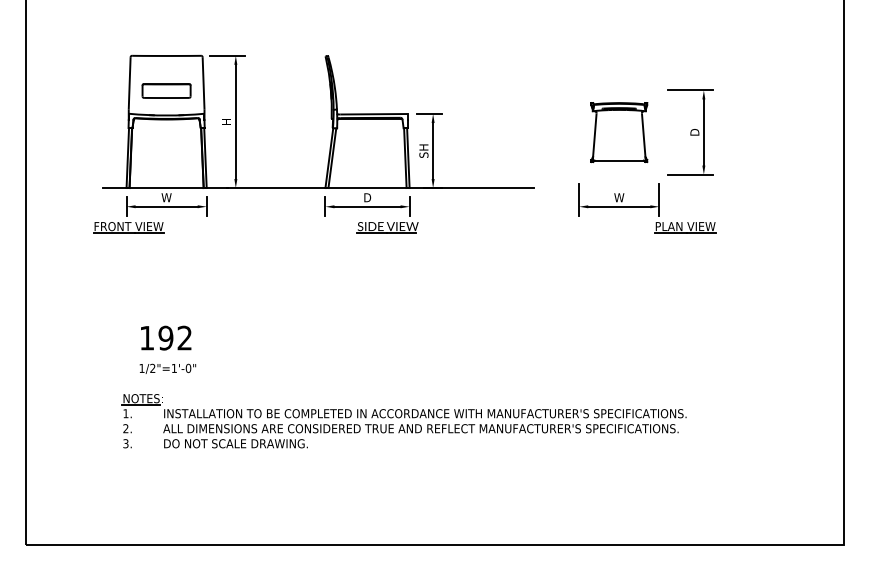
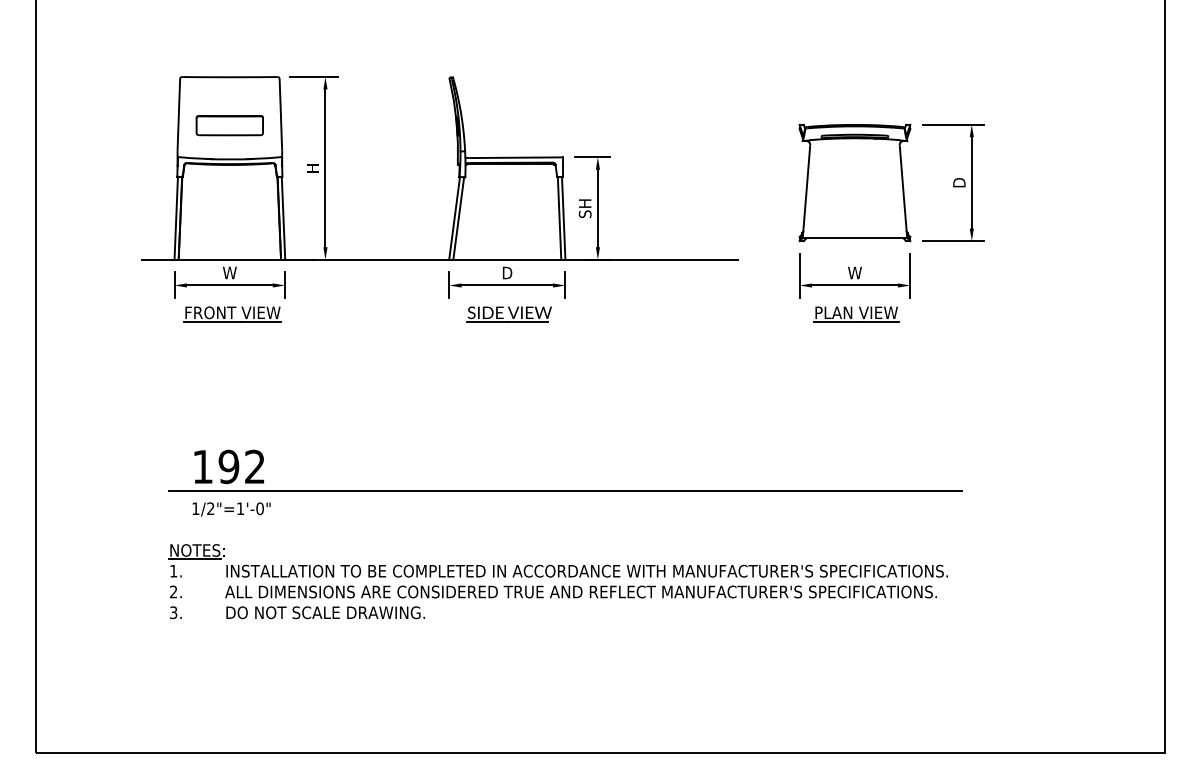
part: (618, 132) -> (854, 182), size x1.43
part: (128, 227) -> (232, 314), moved
part: (387, 227) -> (508, 314), moved
part: (685, 227) -> (856, 314), moved
line: (409, 355) -> (565, 491), added

